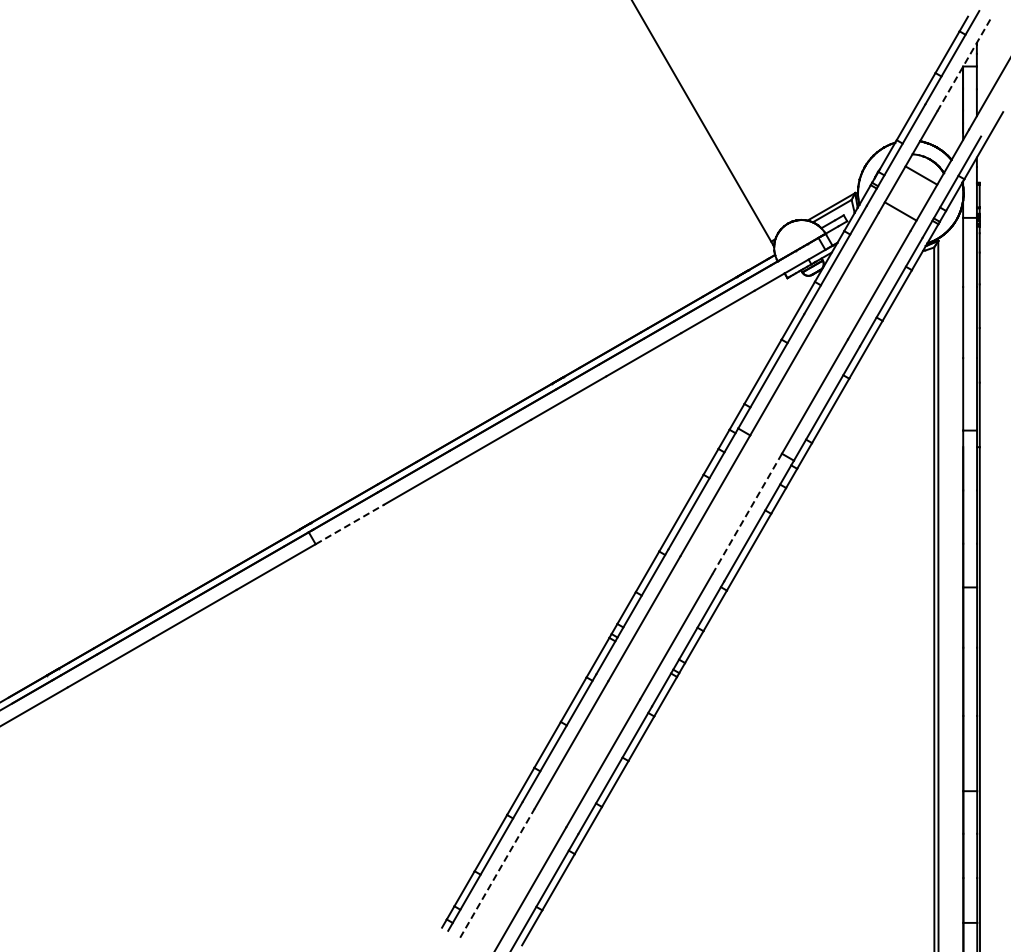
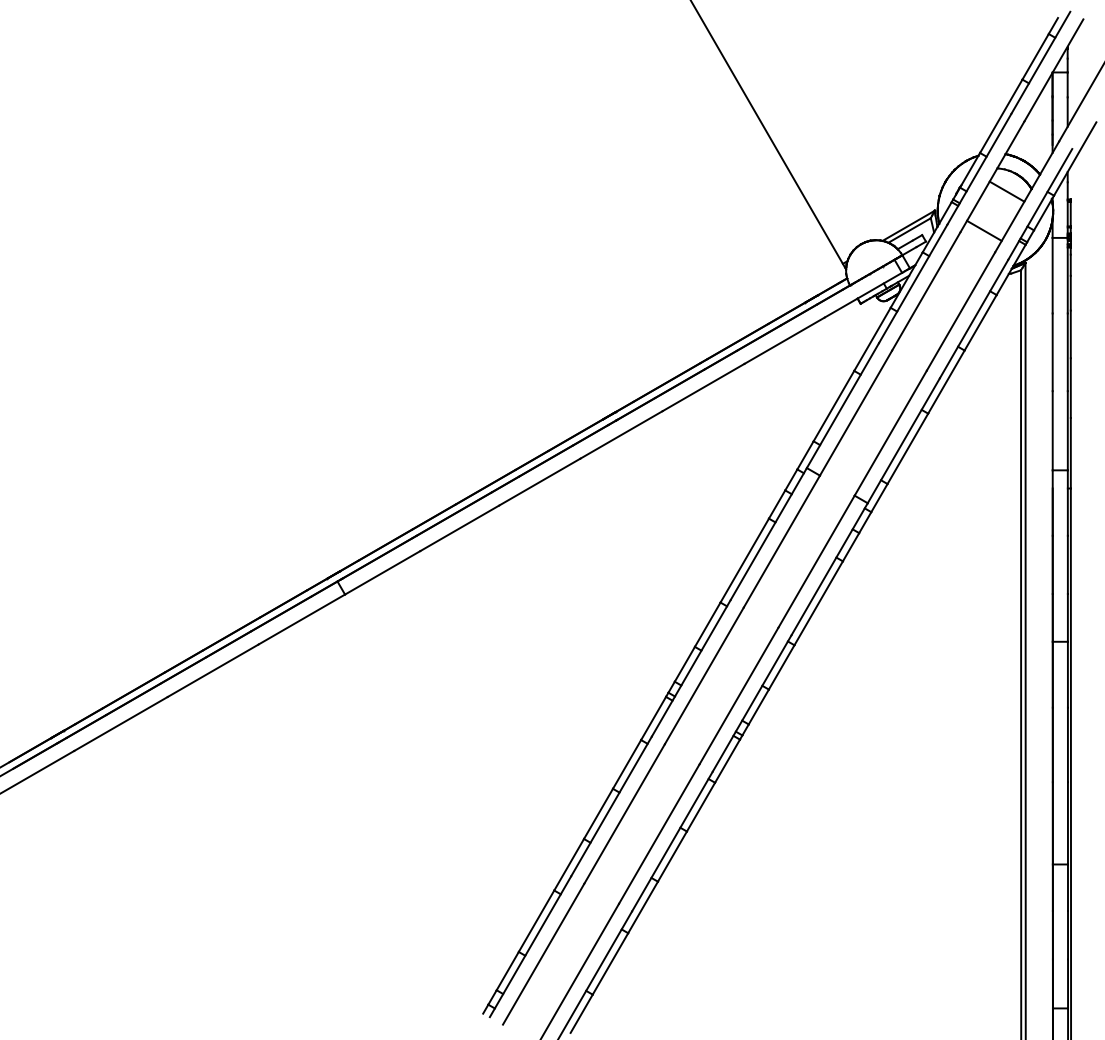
line: (964, 64) -> (1054, 70), dashed -> solid
line: (747, 514) -> (816, 562), dashed -> solid
line: (350, 524) -> (383, 573), dashed -> solid
line: (497, 872) -> (543, 953), dashed -> solid

